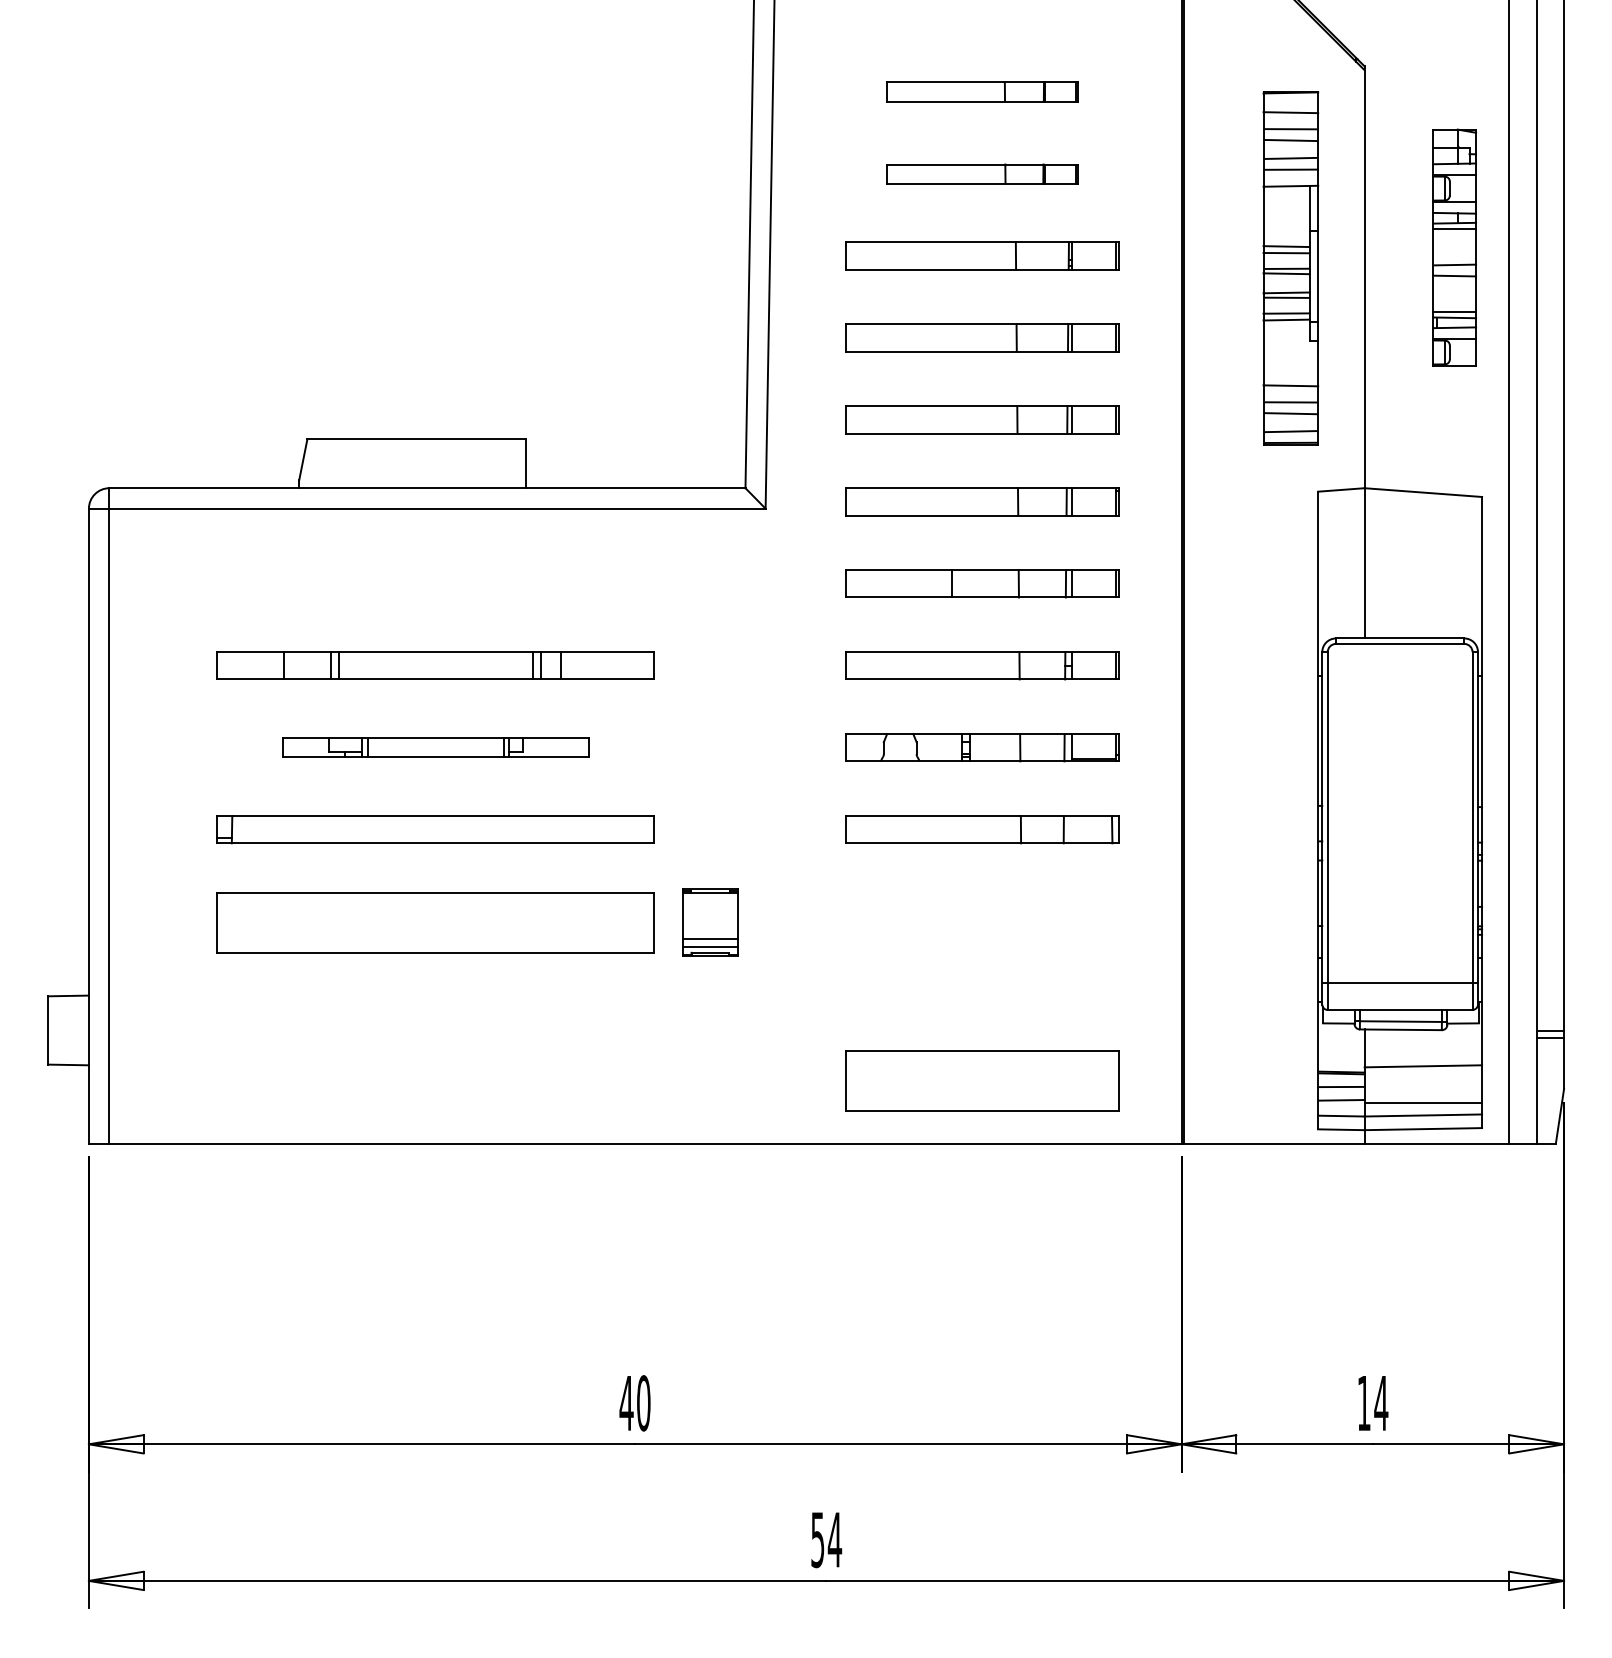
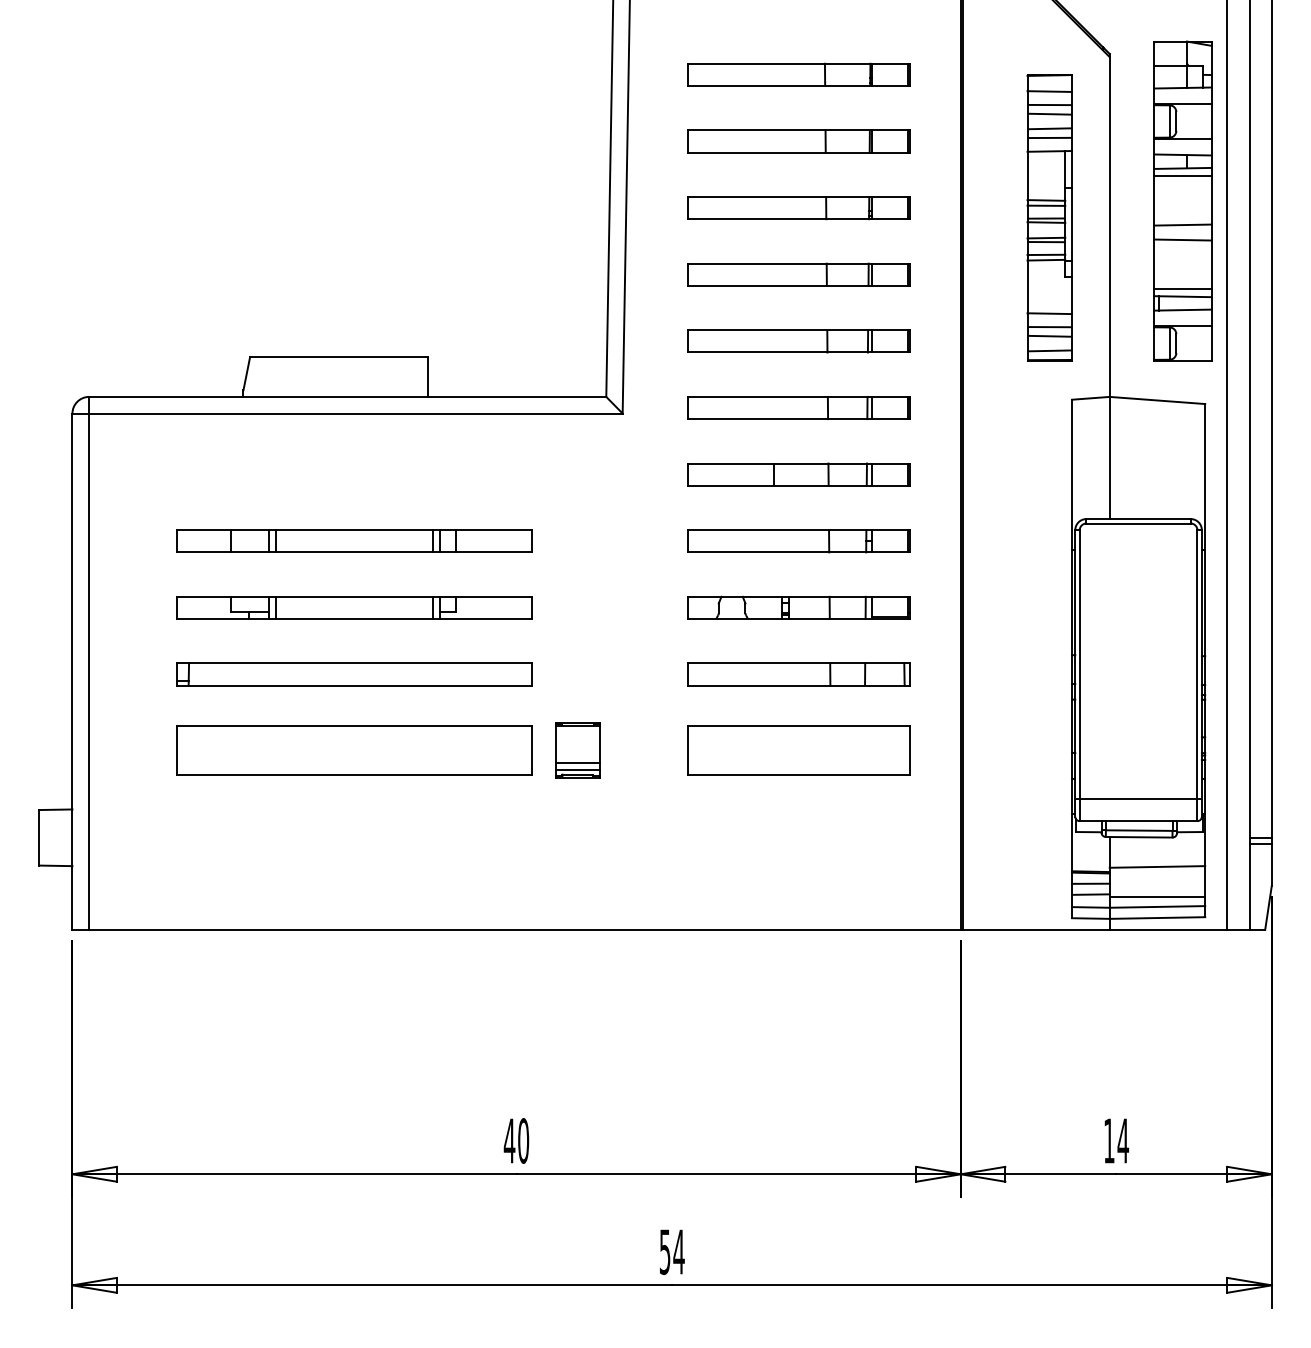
part: (981, 91) -> (798, 74), size x1.43
part: (981, 174) -> (798, 141), size x1.43
part: (1454, 246) -> (1182, 200), size x1.67
part: (435, 747) -> (354, 607), size x1.43
part: (981, 1081) -> (798, 750), moved

